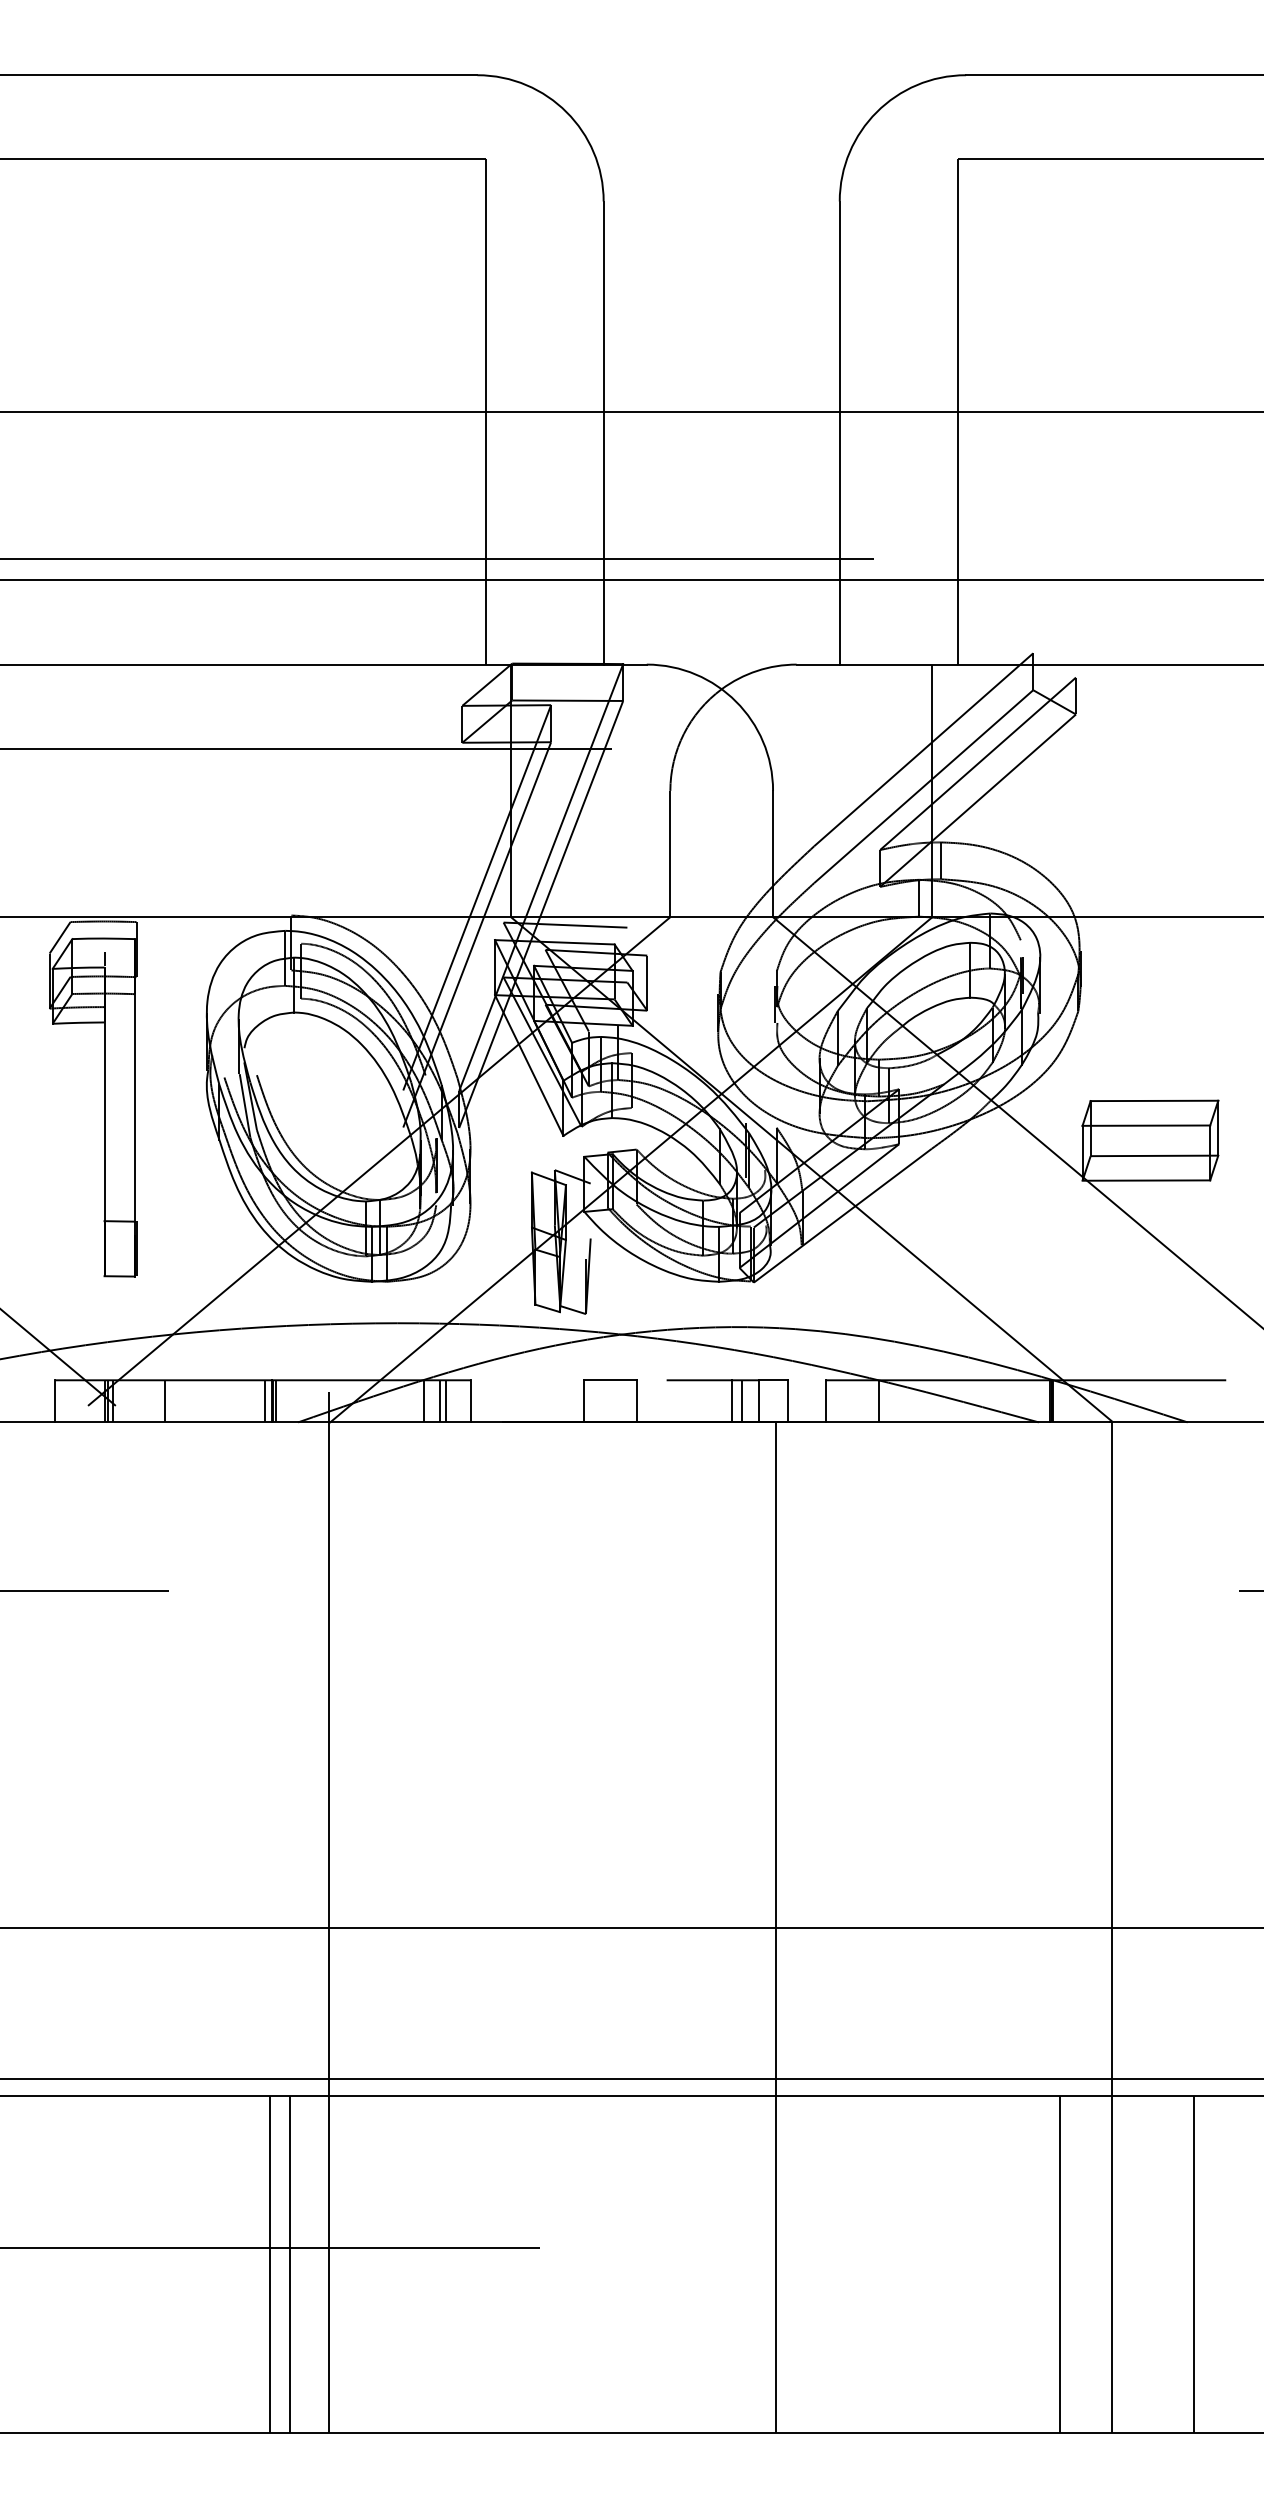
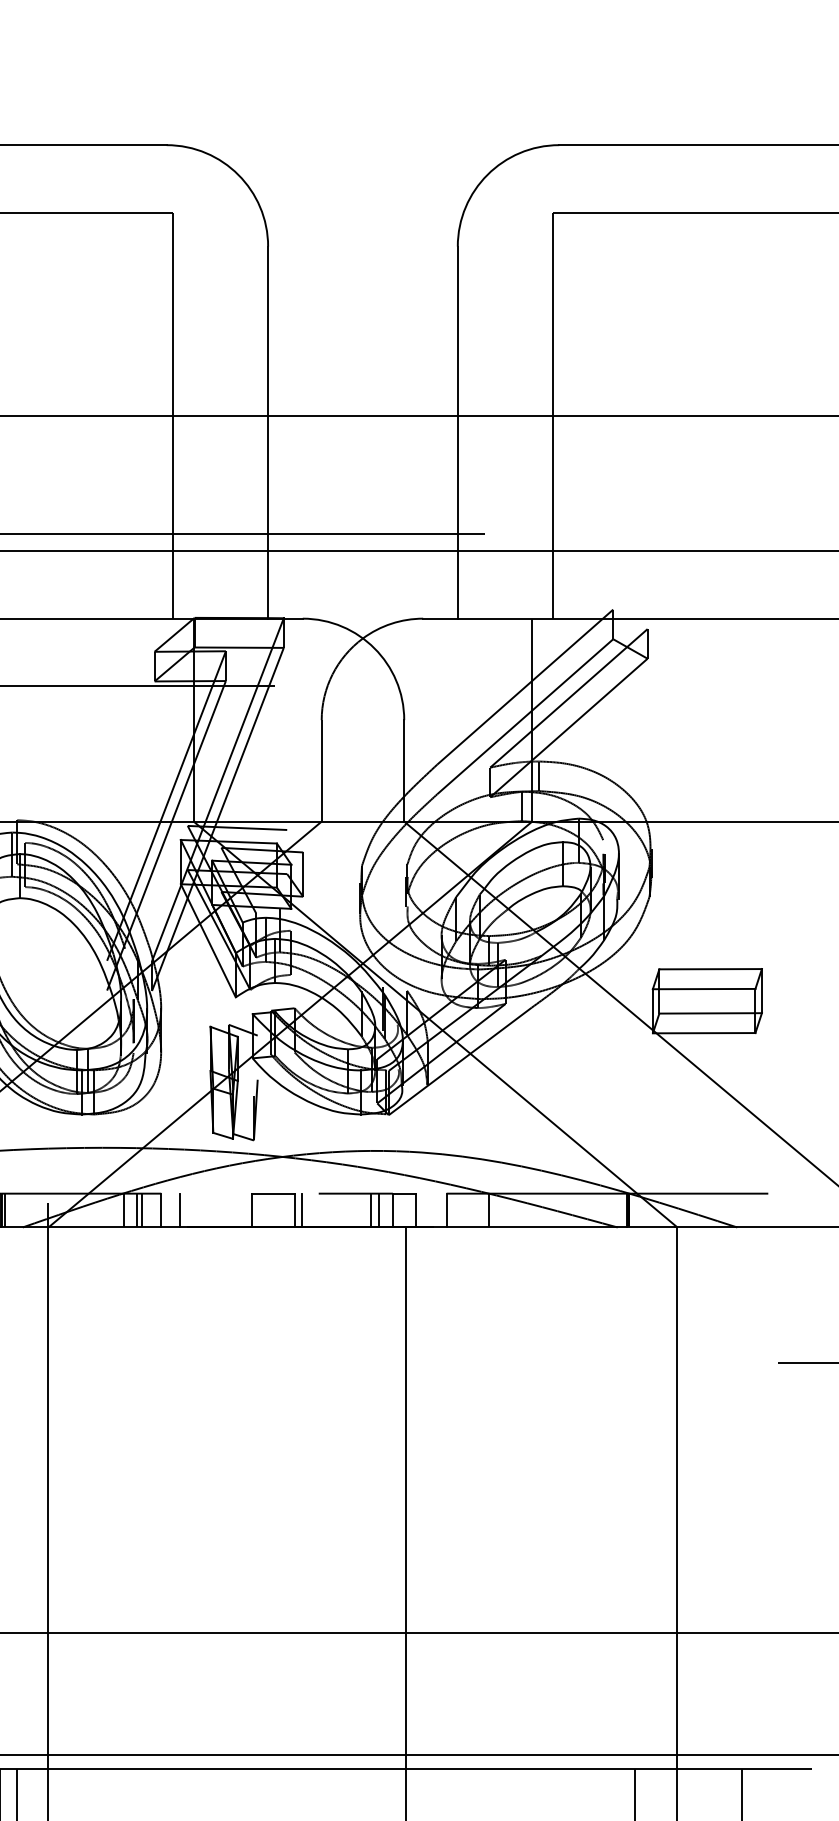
line: (493, 1401) -> (179, 1210), added
line: (646, 1401) -> (302, 1210), added

